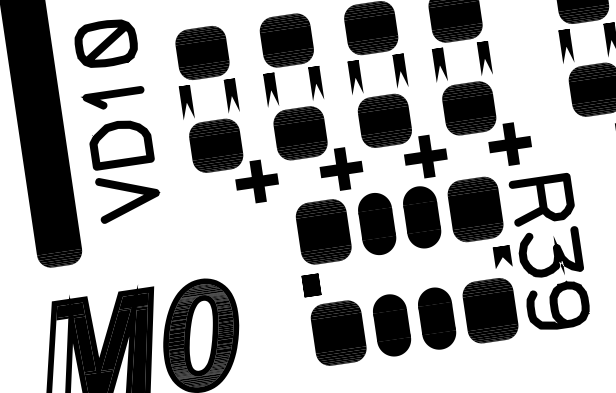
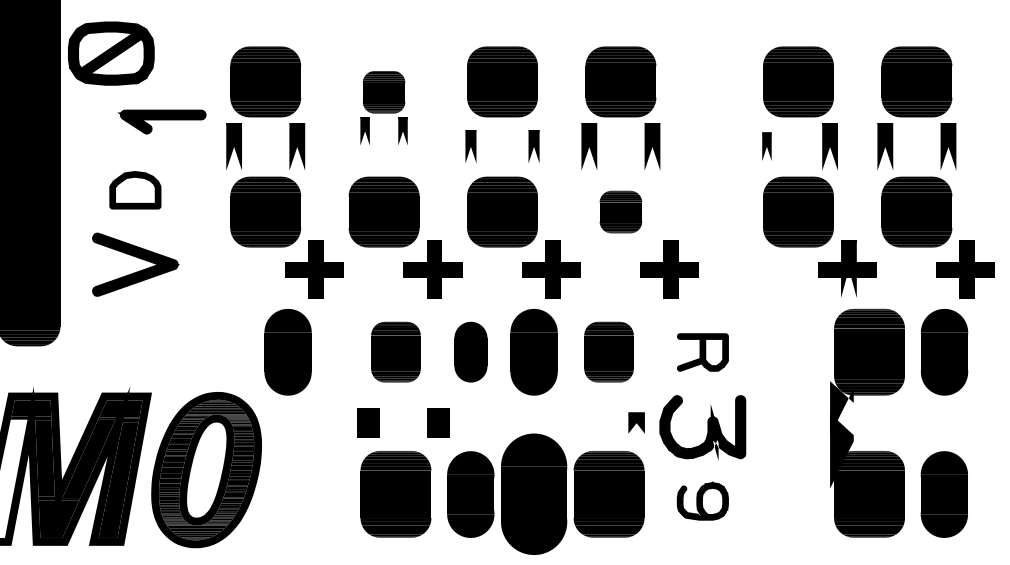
part: (106, 43) -> (111, 53), moved
part: (566, 46) -> (766, 146), size x0.6
part: (289, 58) -> (383, 107), size x0.6
part: (400, 70) -> (533, 146), size x0.7
part: (355, 77) -> (470, 146), size x0.7
part: (112, 98) -> (161, 121), moved
part: (468, 107) -> (620, 211), size x0.6
part: (121, 144) -> (135, 190), size x0.6
part: (542, 199) -> (702, 352), size x0.6
part: (475, 209) -> (608, 351), size x0.7
part: (376, 223) -> (470, 351), size x0.7
part: (323, 231) -> (395, 351), size x0.7
part: (246, 242) -> (287, 351), added
part: (502, 256) -> (636, 422), size x0.7
part: (361, 277) -> (438, 422), added
part: (557, 305) -> (702, 500), size x0.6
part: (436, 318) -> (533, 494), size x1.4

